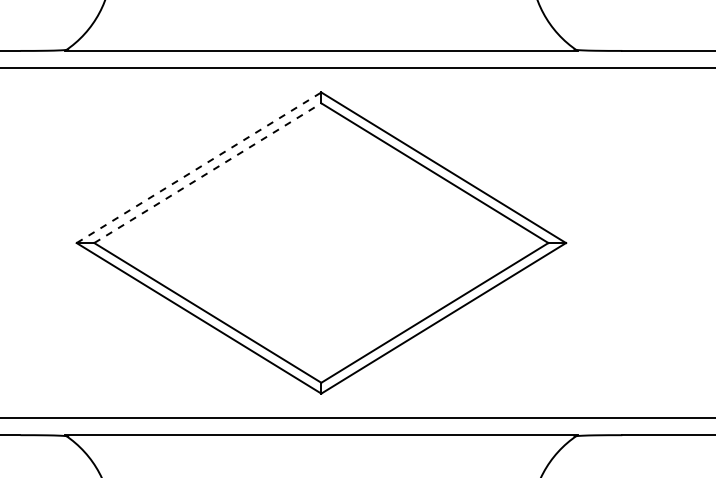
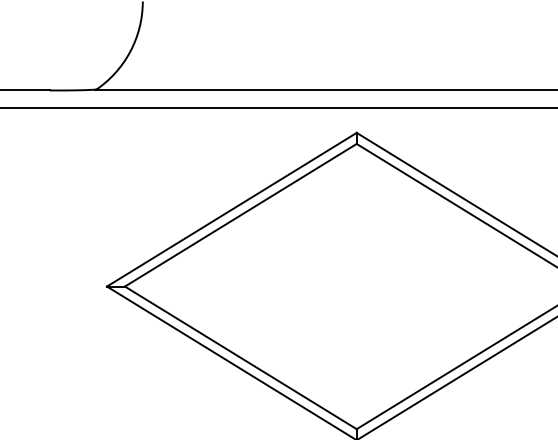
line: (199, 167) -> (232, 209), dashed -> solid
line: (208, 172) -> (241, 214), dashed -> solid

